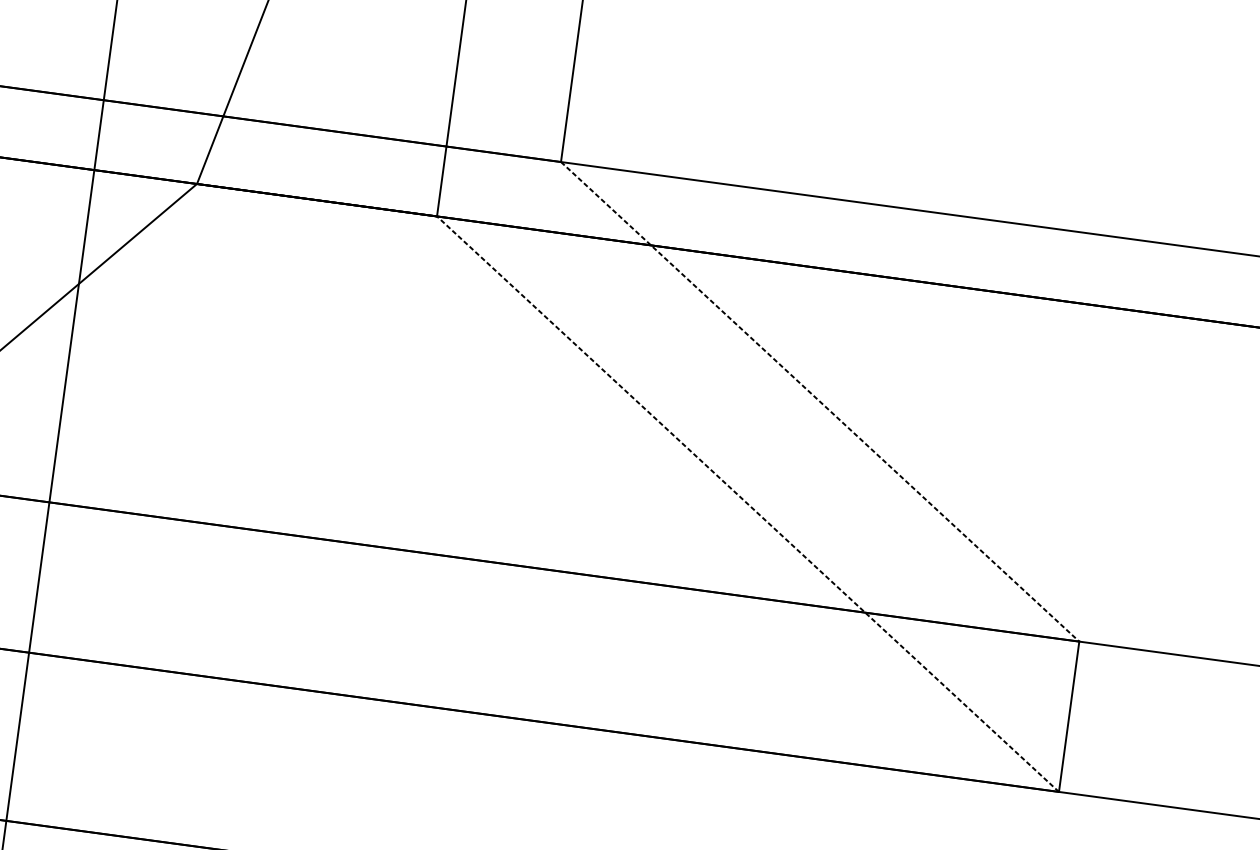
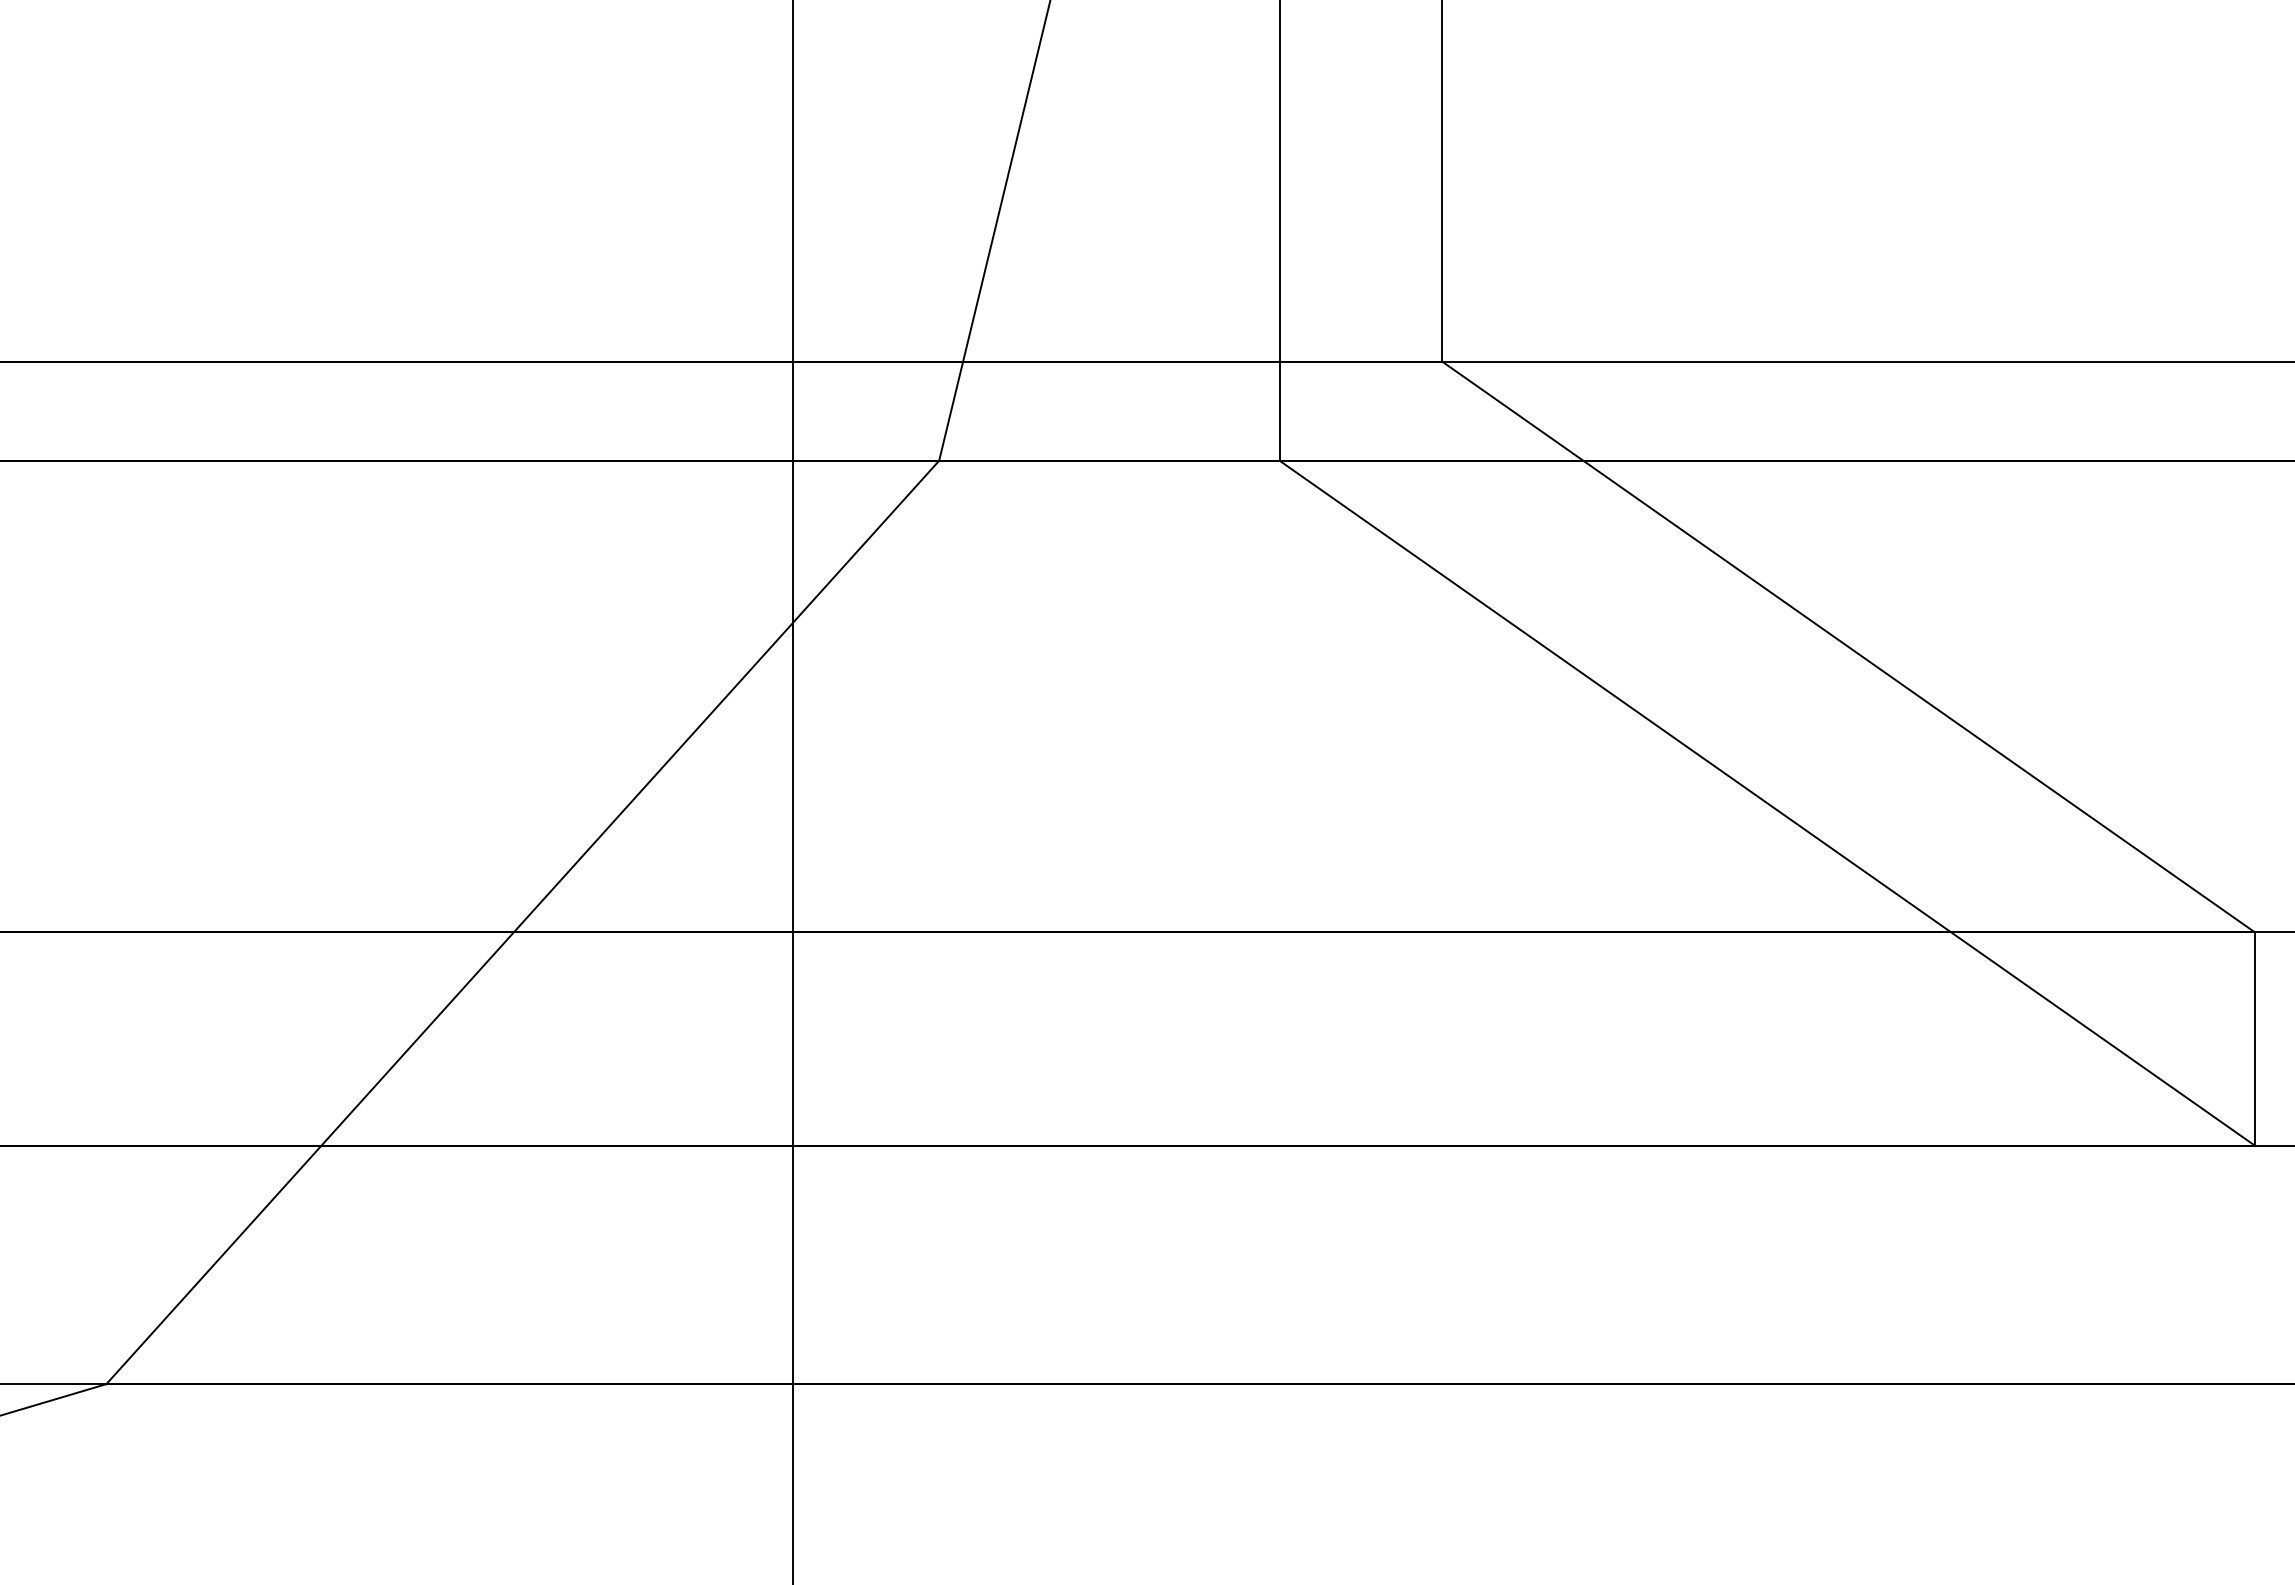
line: (820, 402) -> (1848, 647), dashed -> solid
line: (748, 504) -> (1767, 803), dashed -> solid

